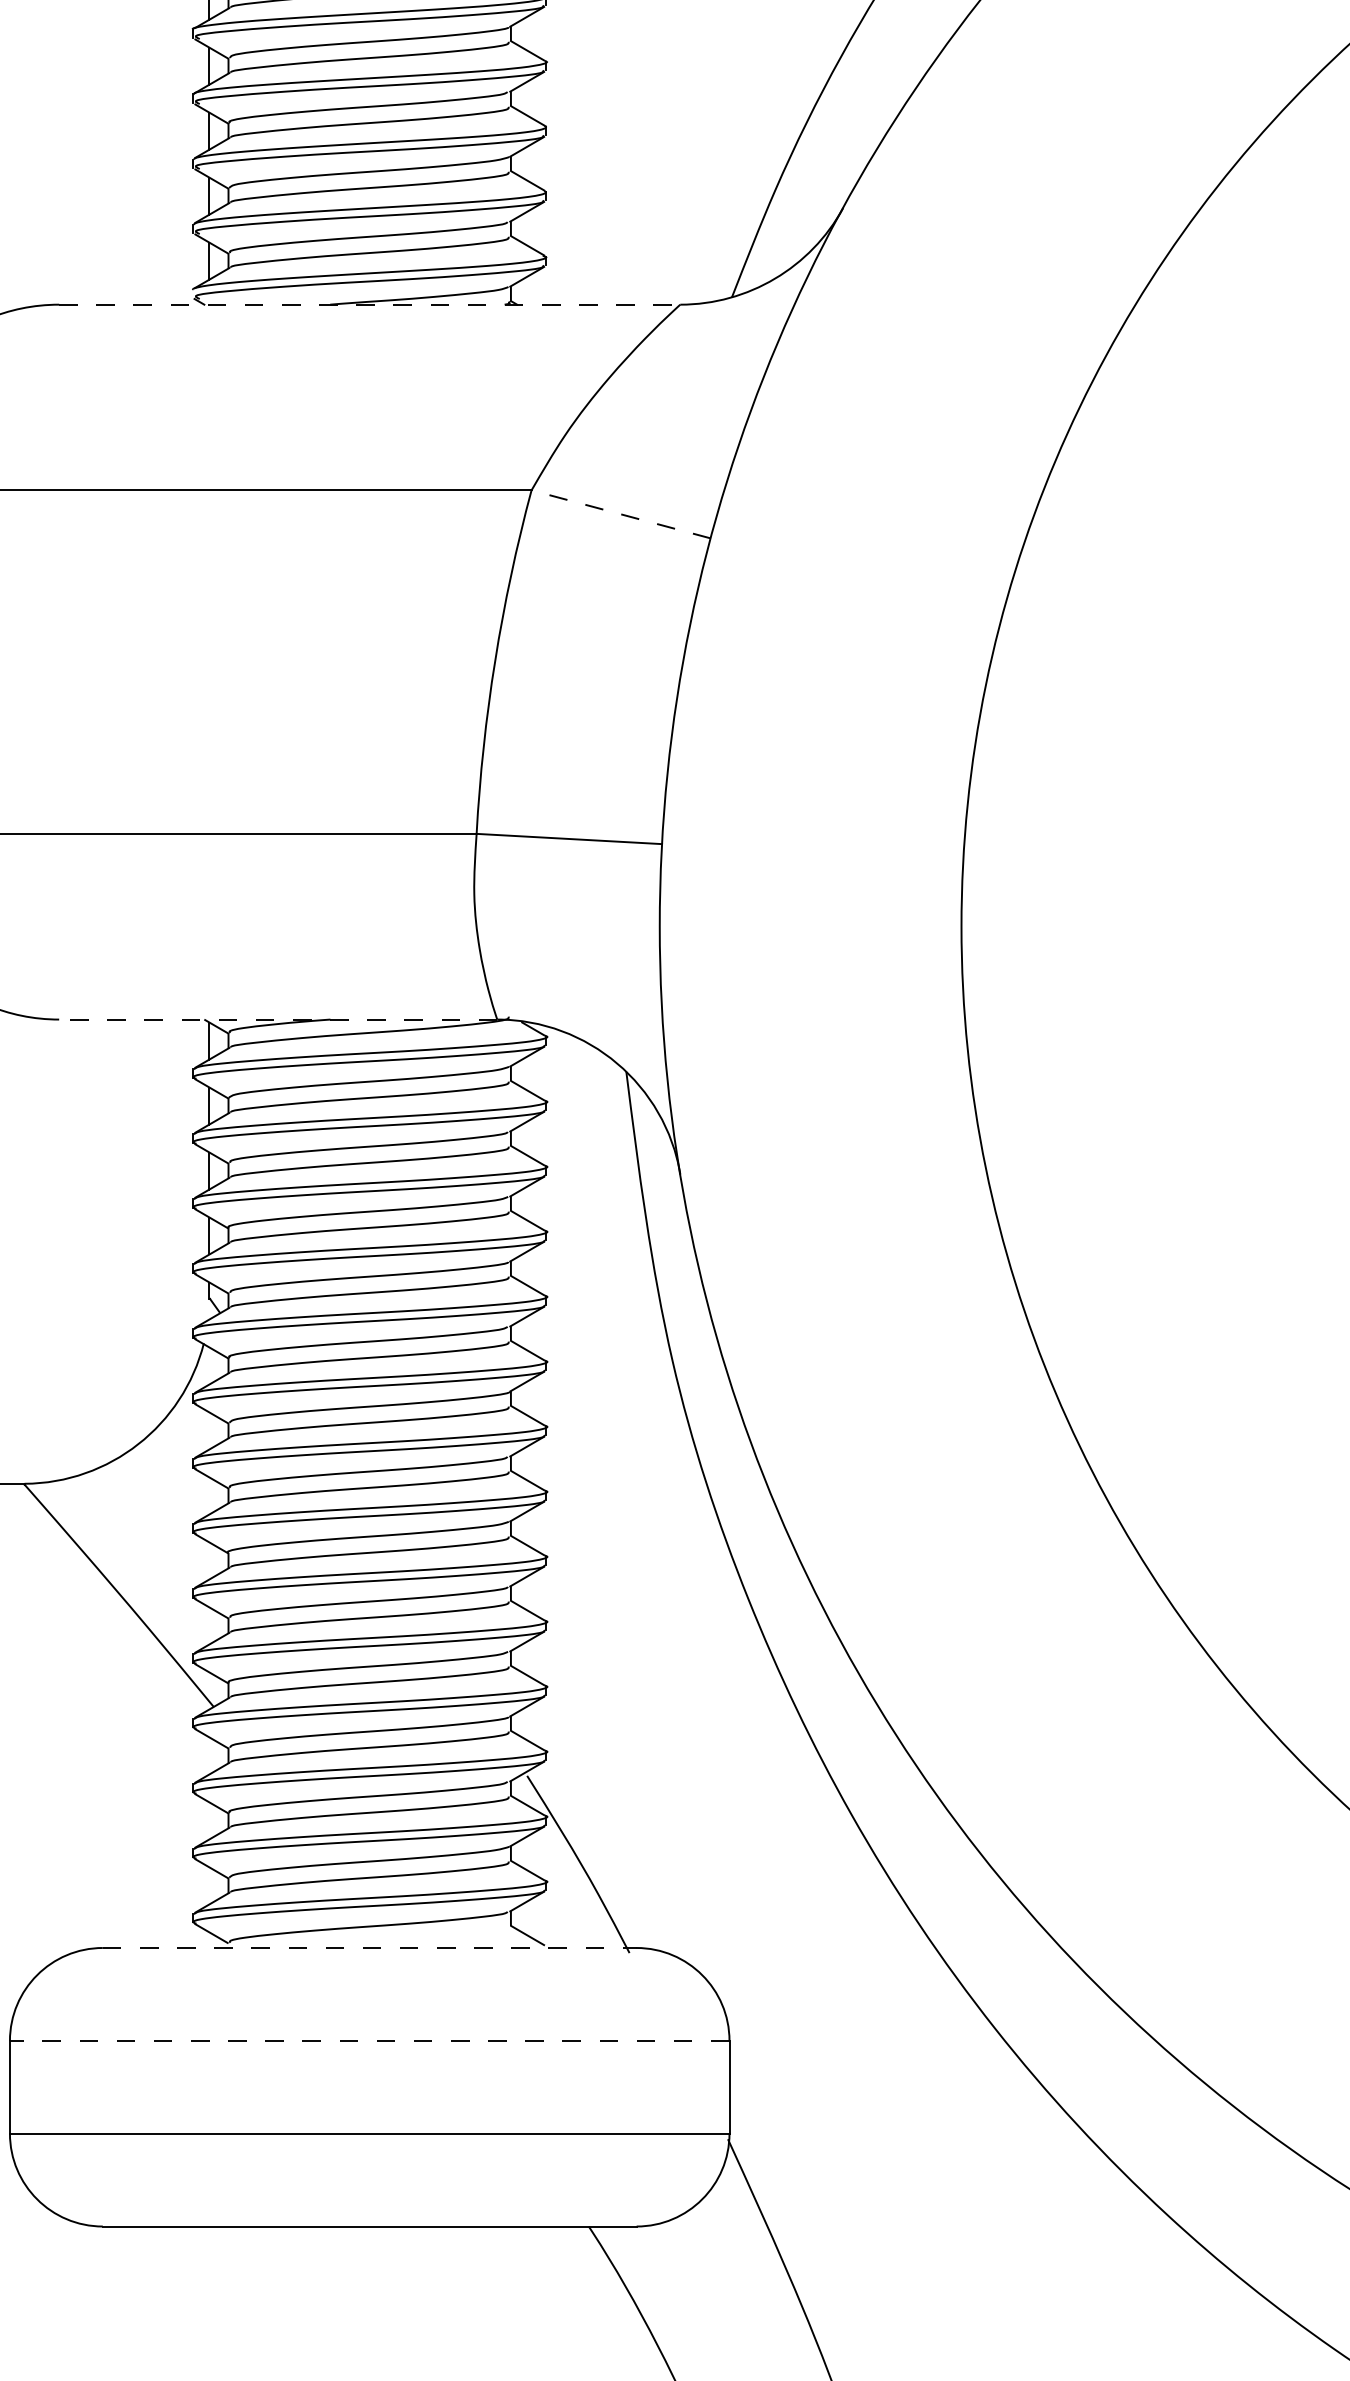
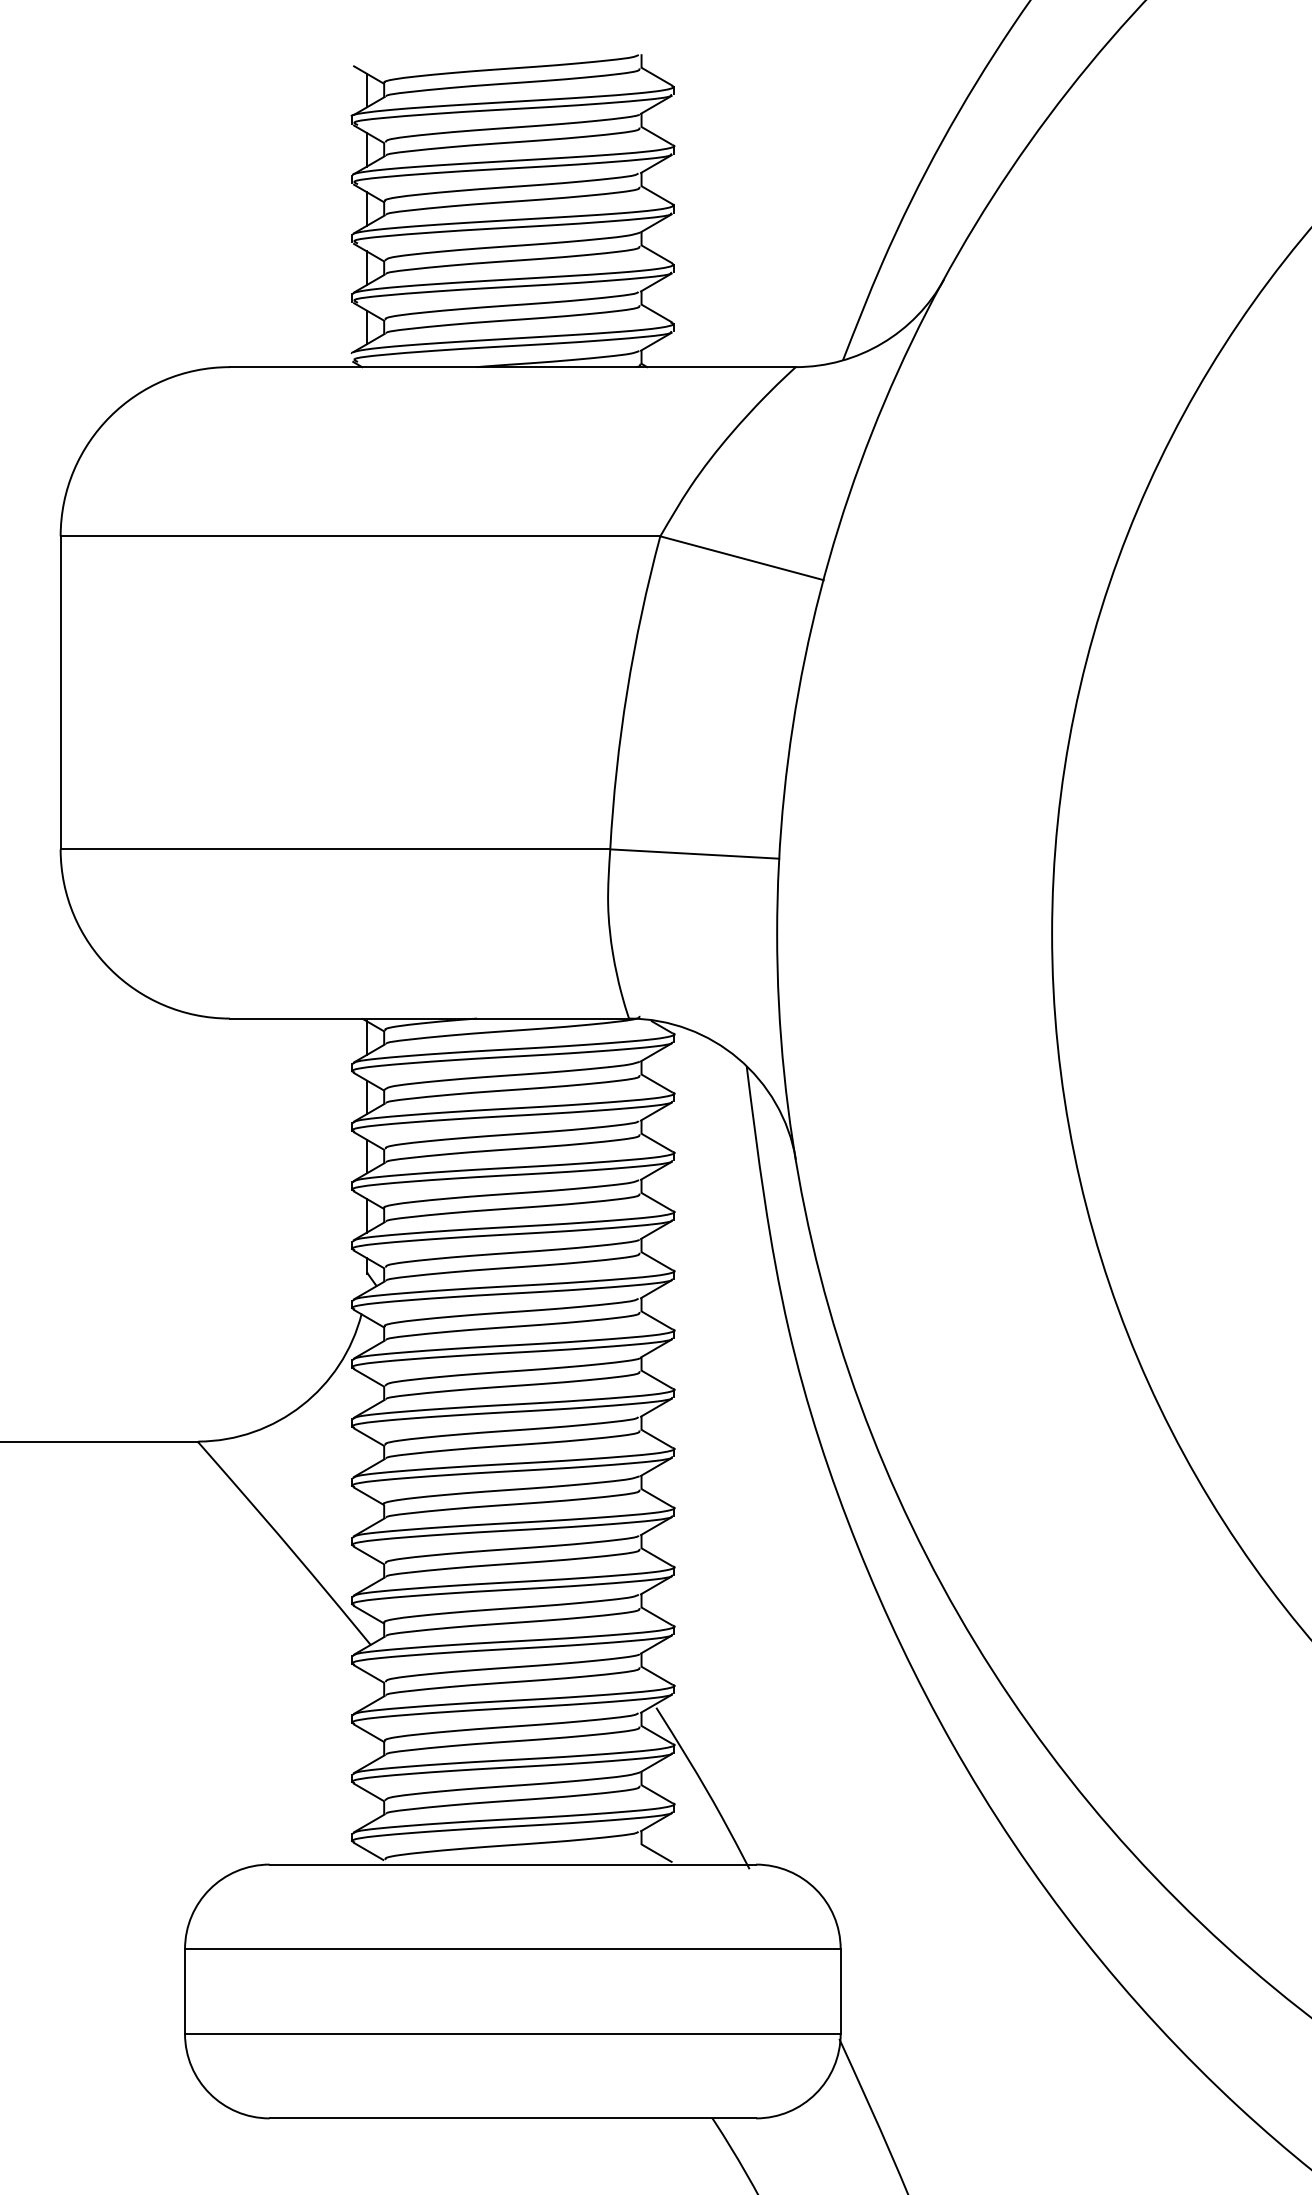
line: (369, 305) -> (512, 367), dashed -> solid
line: (621, 514) -> (742, 558), dashed -> solid
line: (278, 1019) -> (429, 1018), dashed -> solid
line: (370, 1947) -> (513, 1864), dashed -> solid
line: (369, 2041) -> (512, 1949), dashed -> solid

